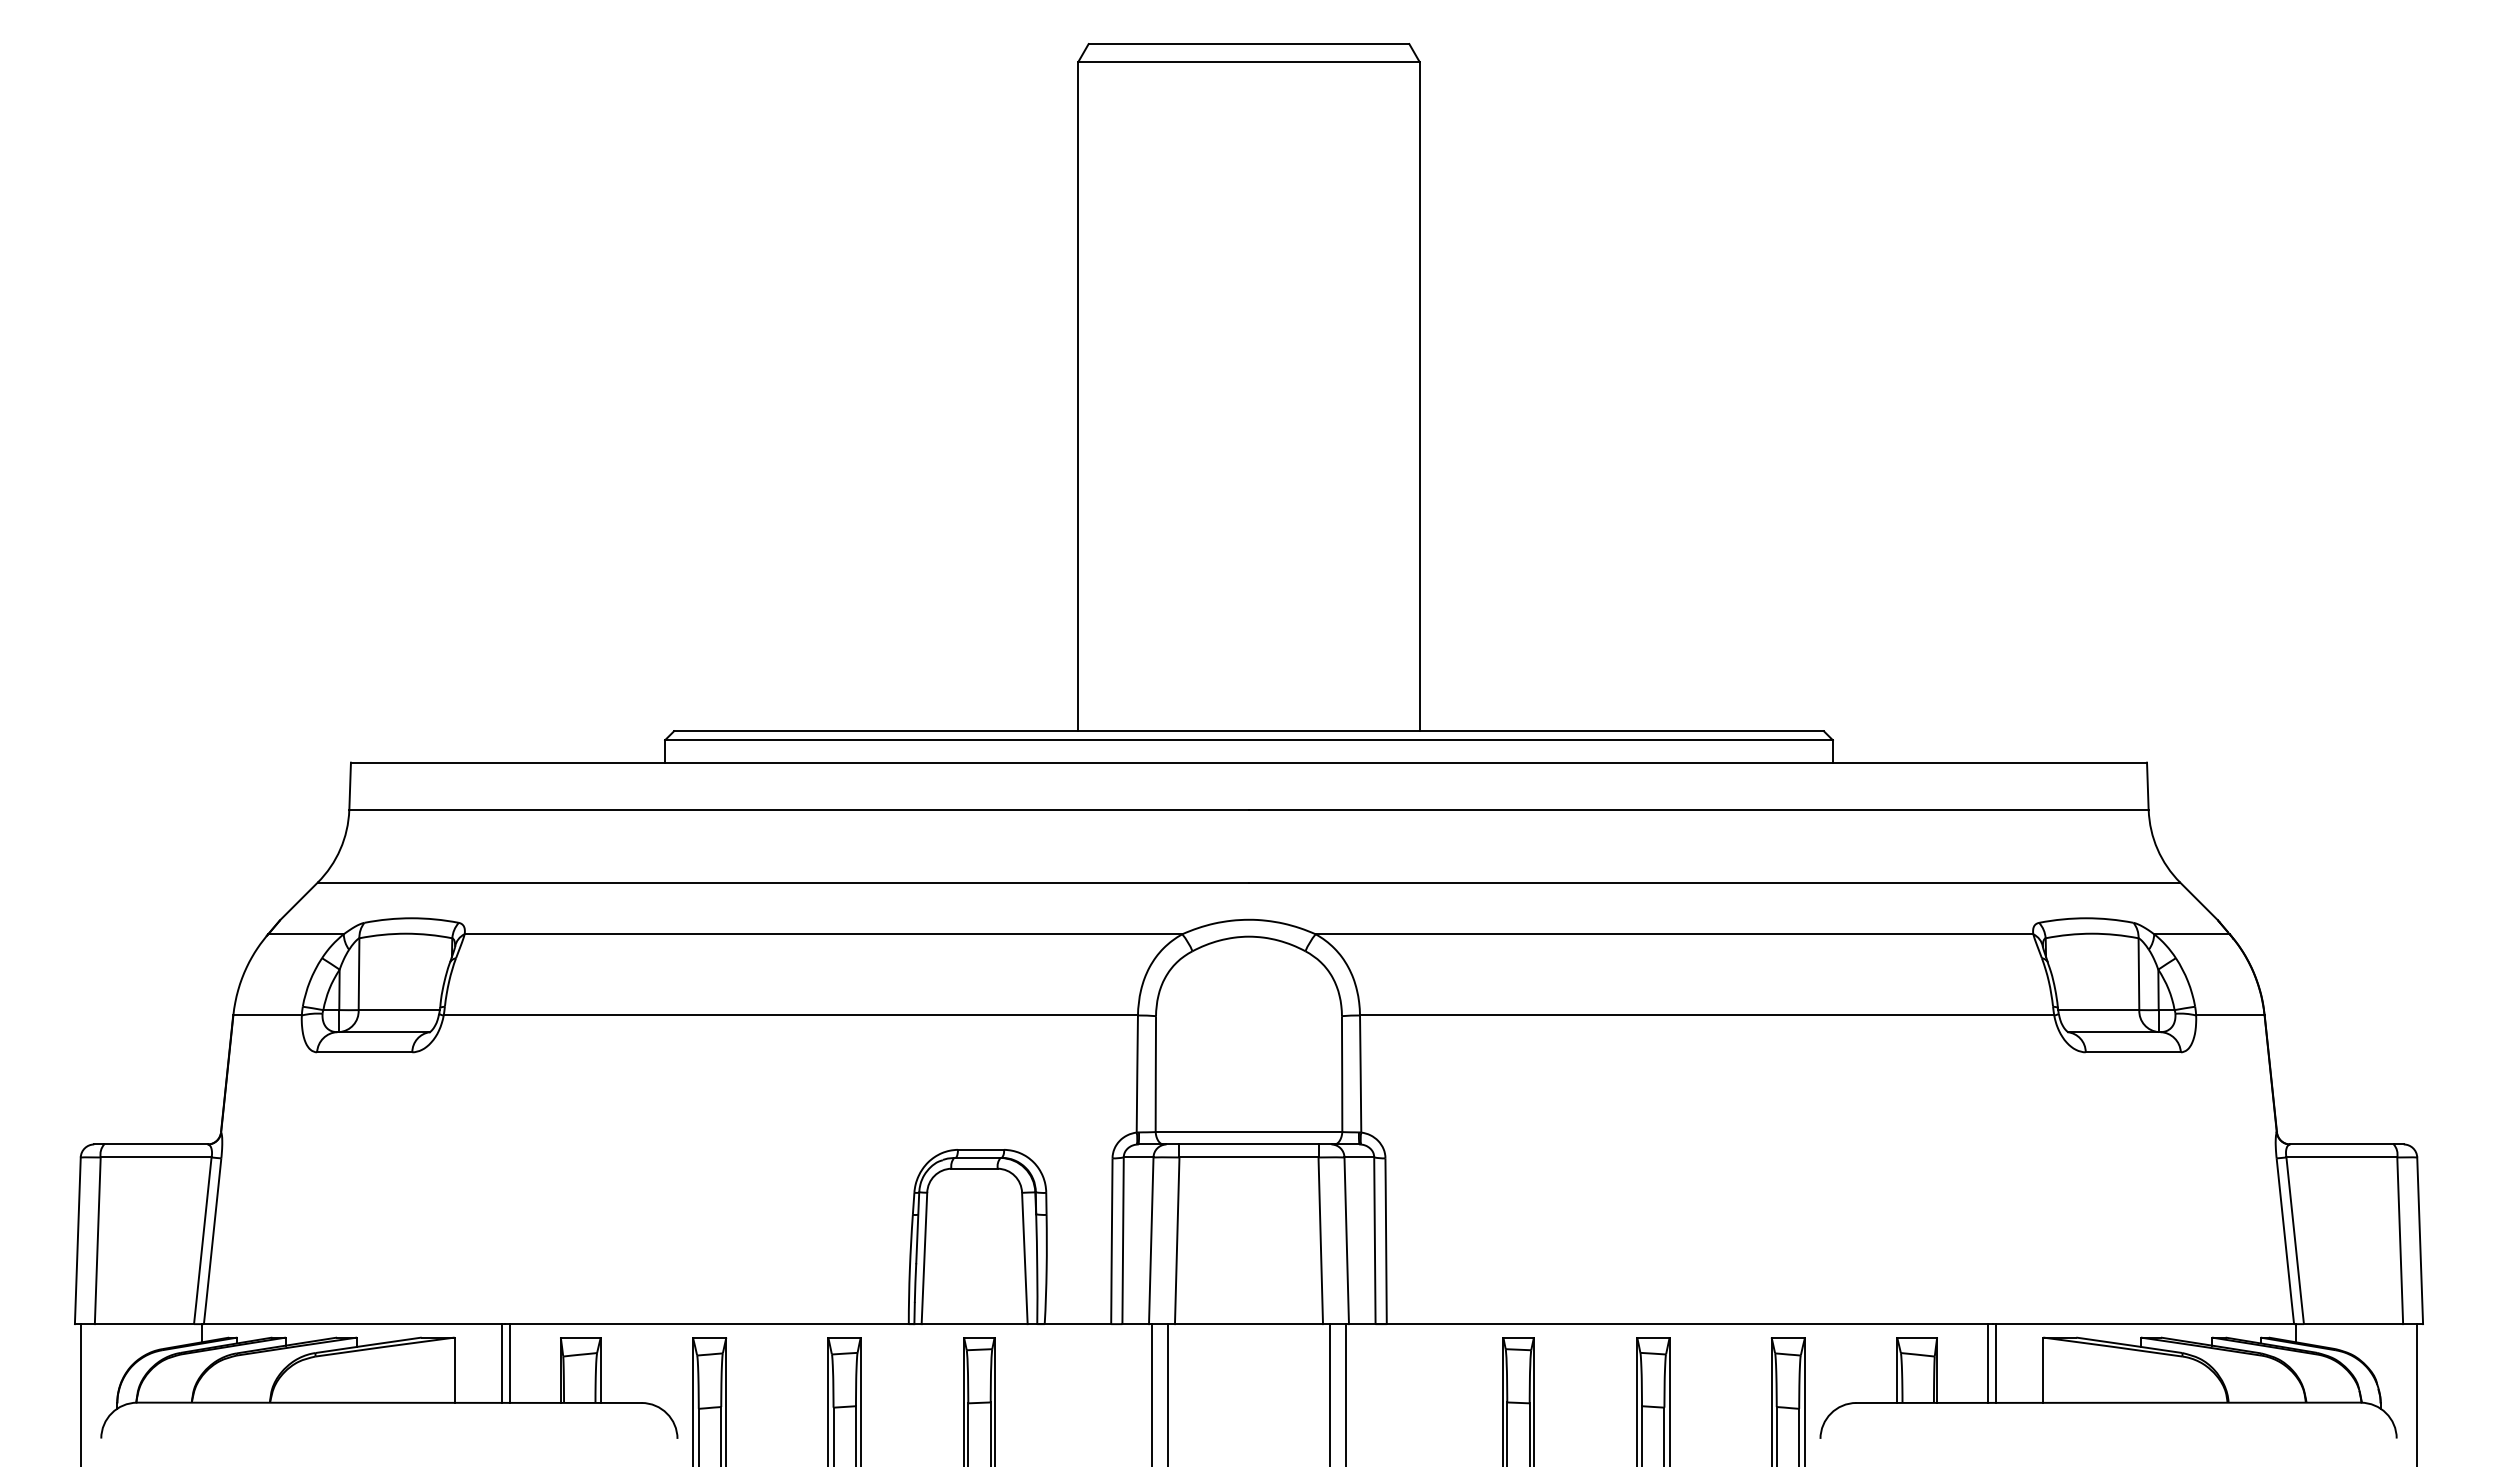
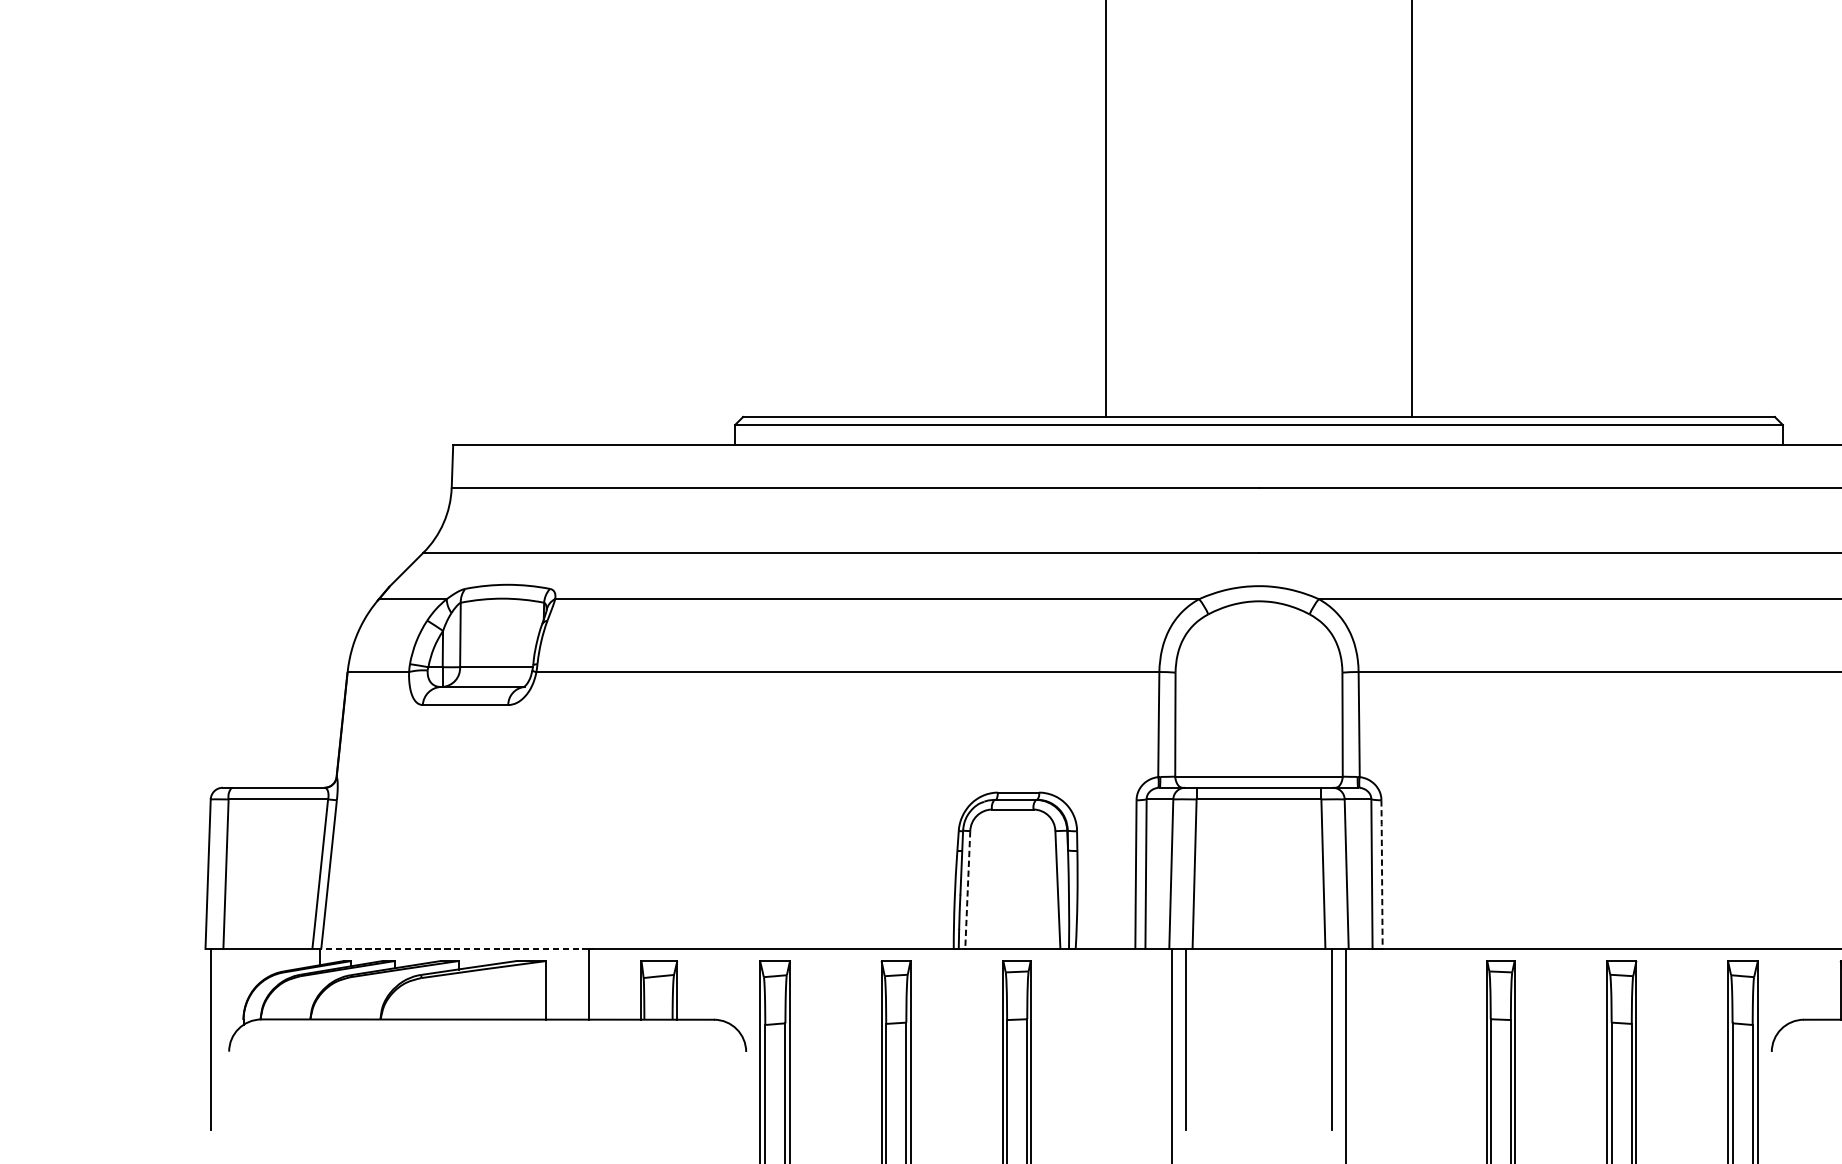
line: (1386, 1241) -> (1382, 874), solid -> dashed
line: (924, 1258) -> (967, 890), solid -> dashed
line: (352, 1324) -> (454, 949), solid -> dashed
line: (509, 1363) -> (595, 984), removed

